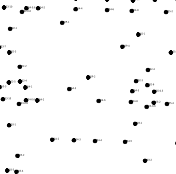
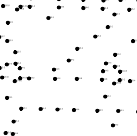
part: (148, 18) -> (115, 14), added
part: (101, 62) -> (79, 48), added
part: (72, 100) -> (56, 78), added
part: (29, 139) -> (22, 108), added
part: (153, 142) -> (119, 111), added

